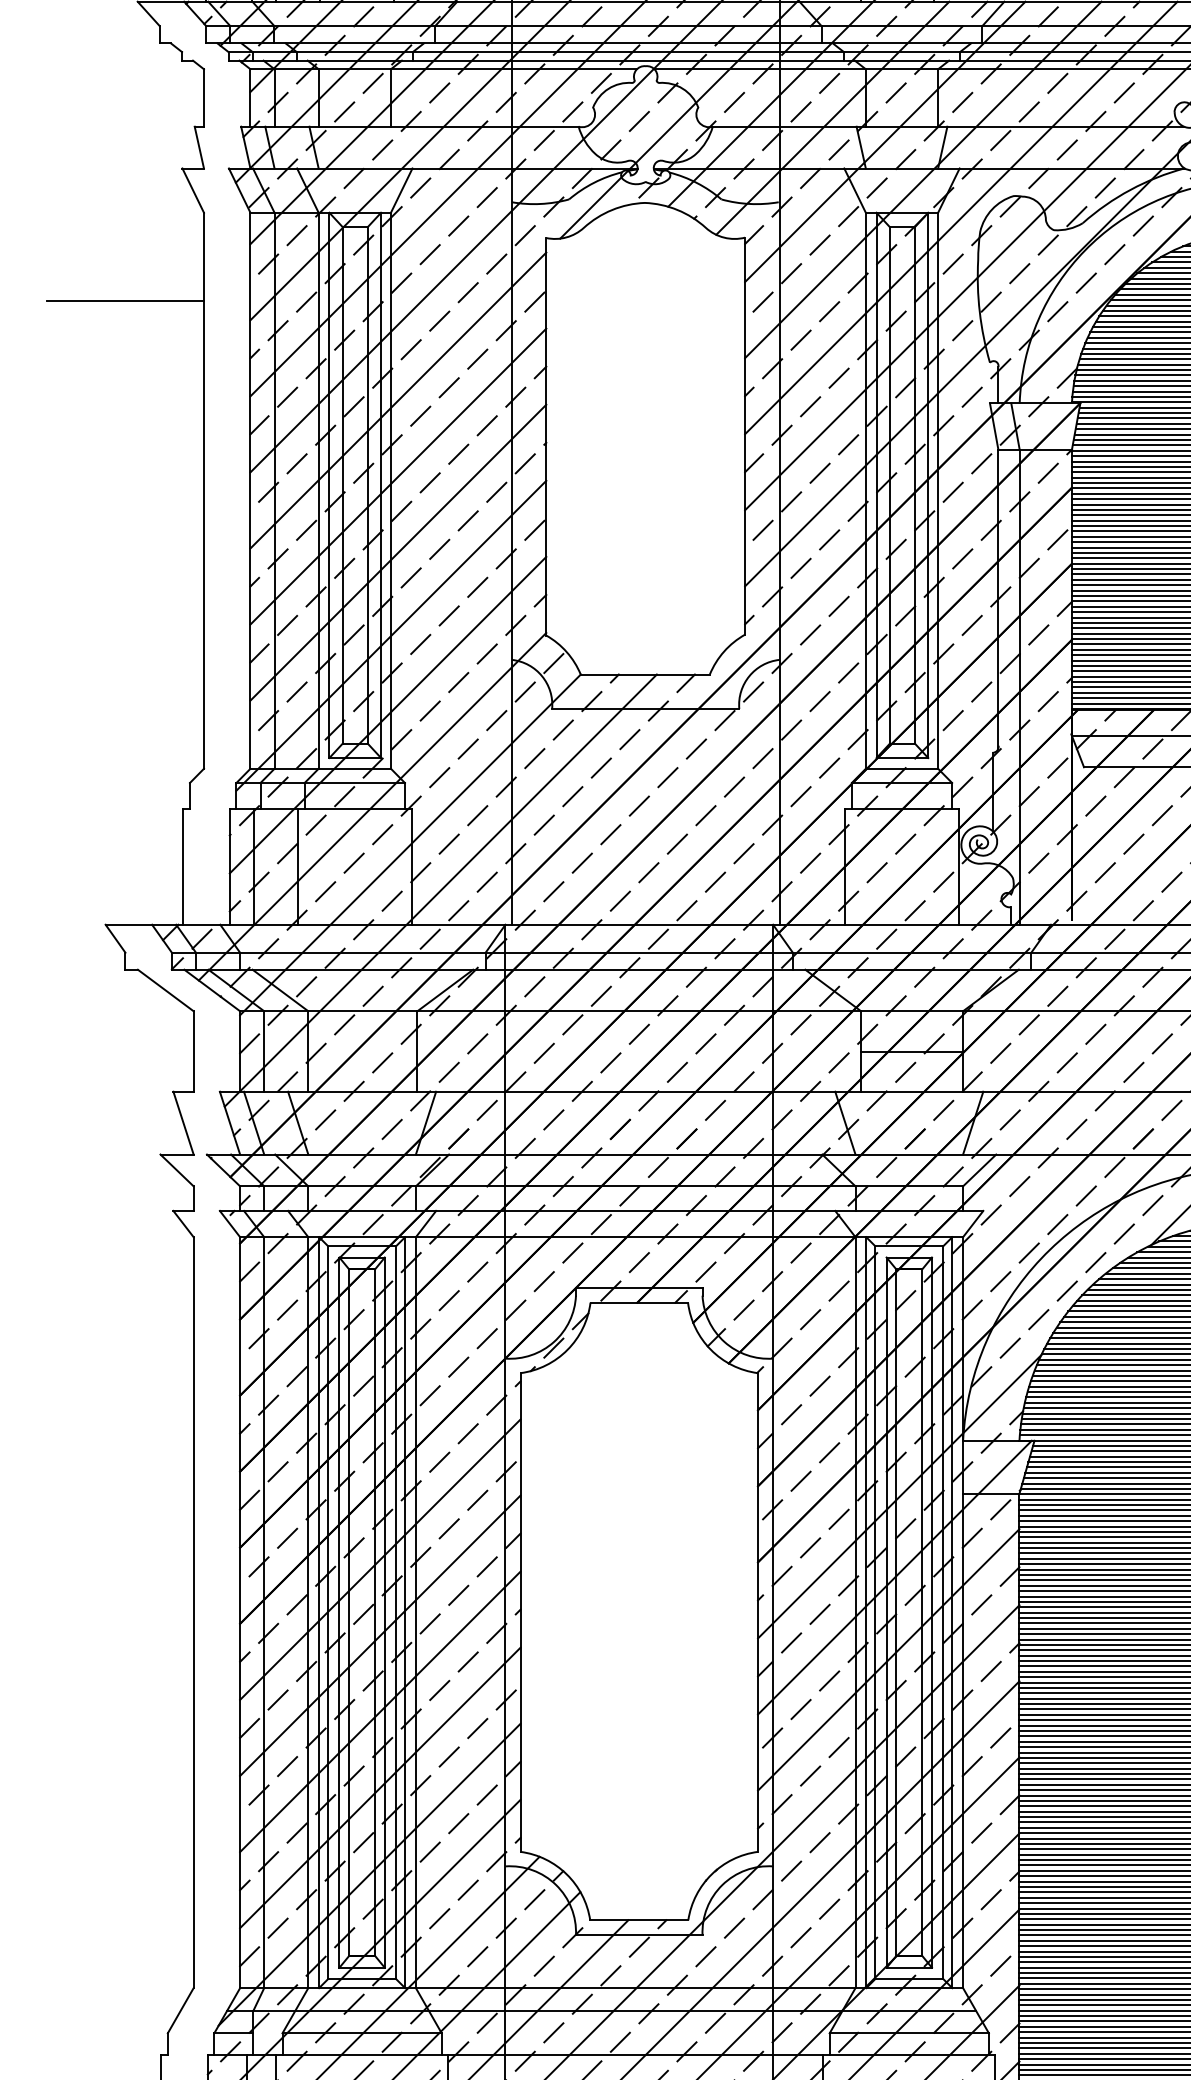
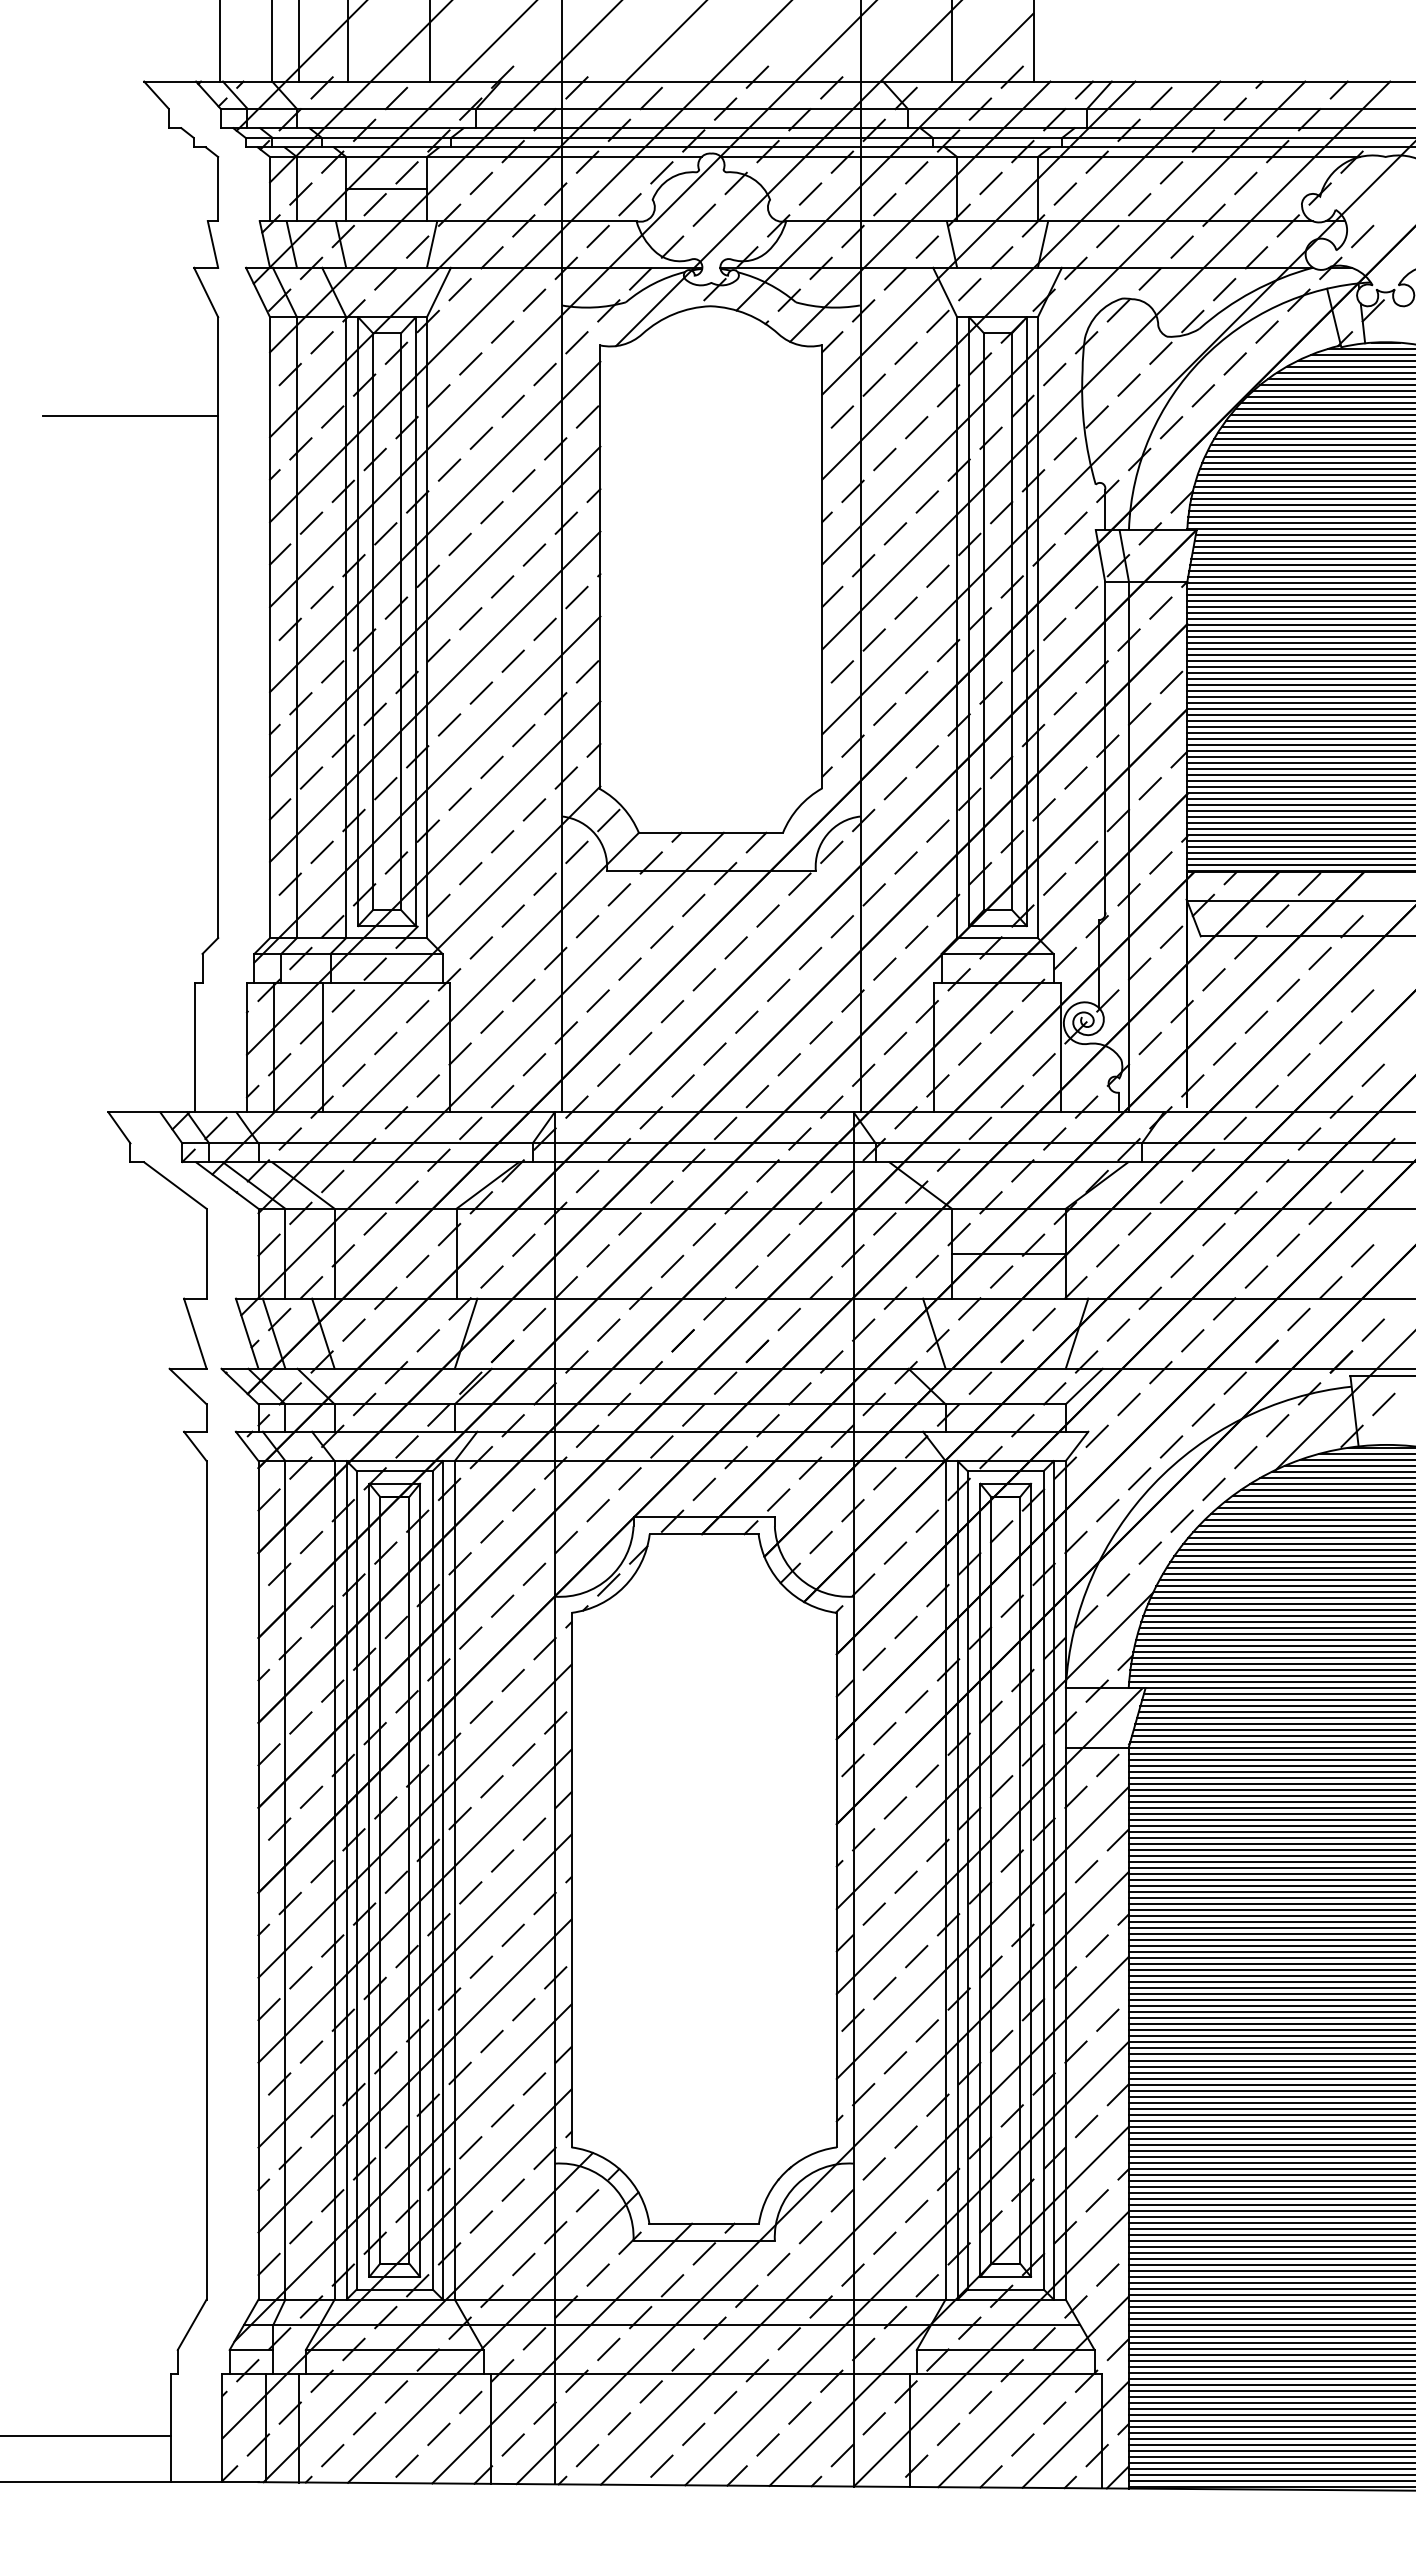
line: (354, 98) -> (386, 189), added
line: (395, 147) -> (431, 244), added

